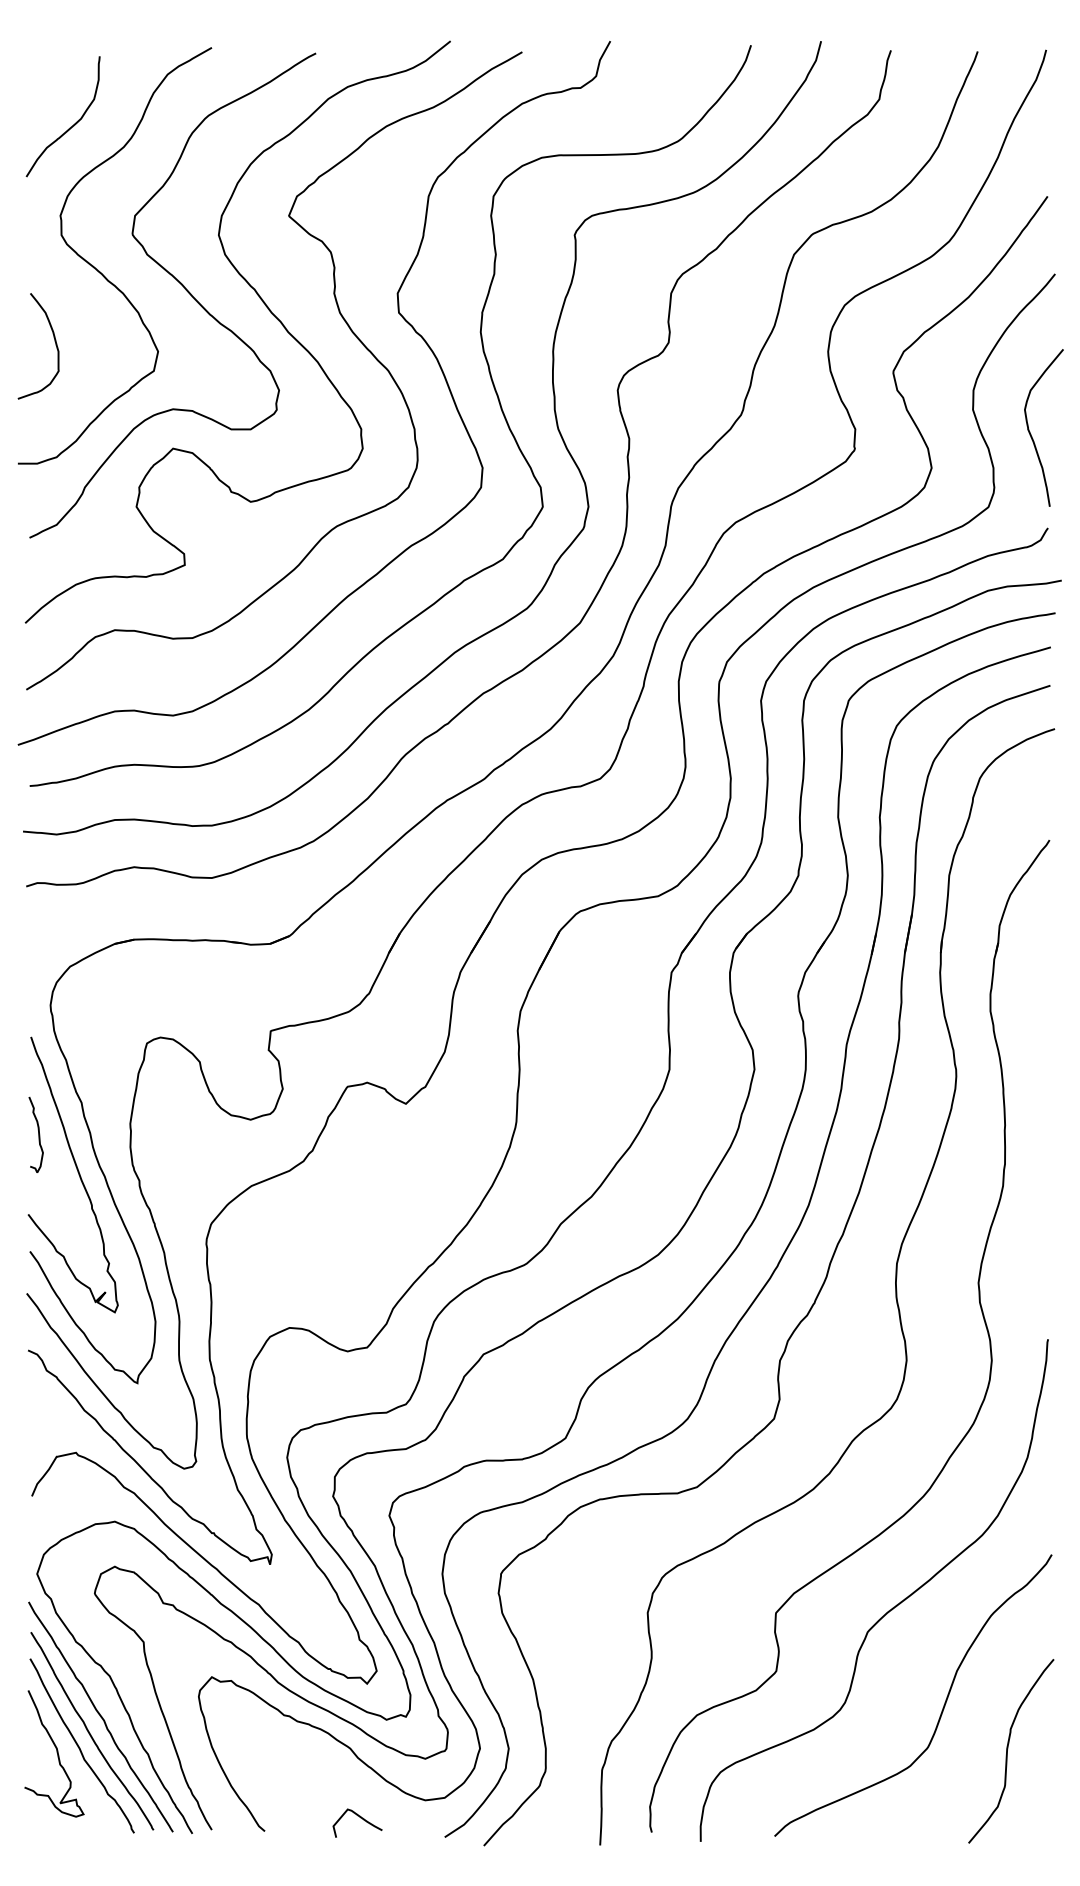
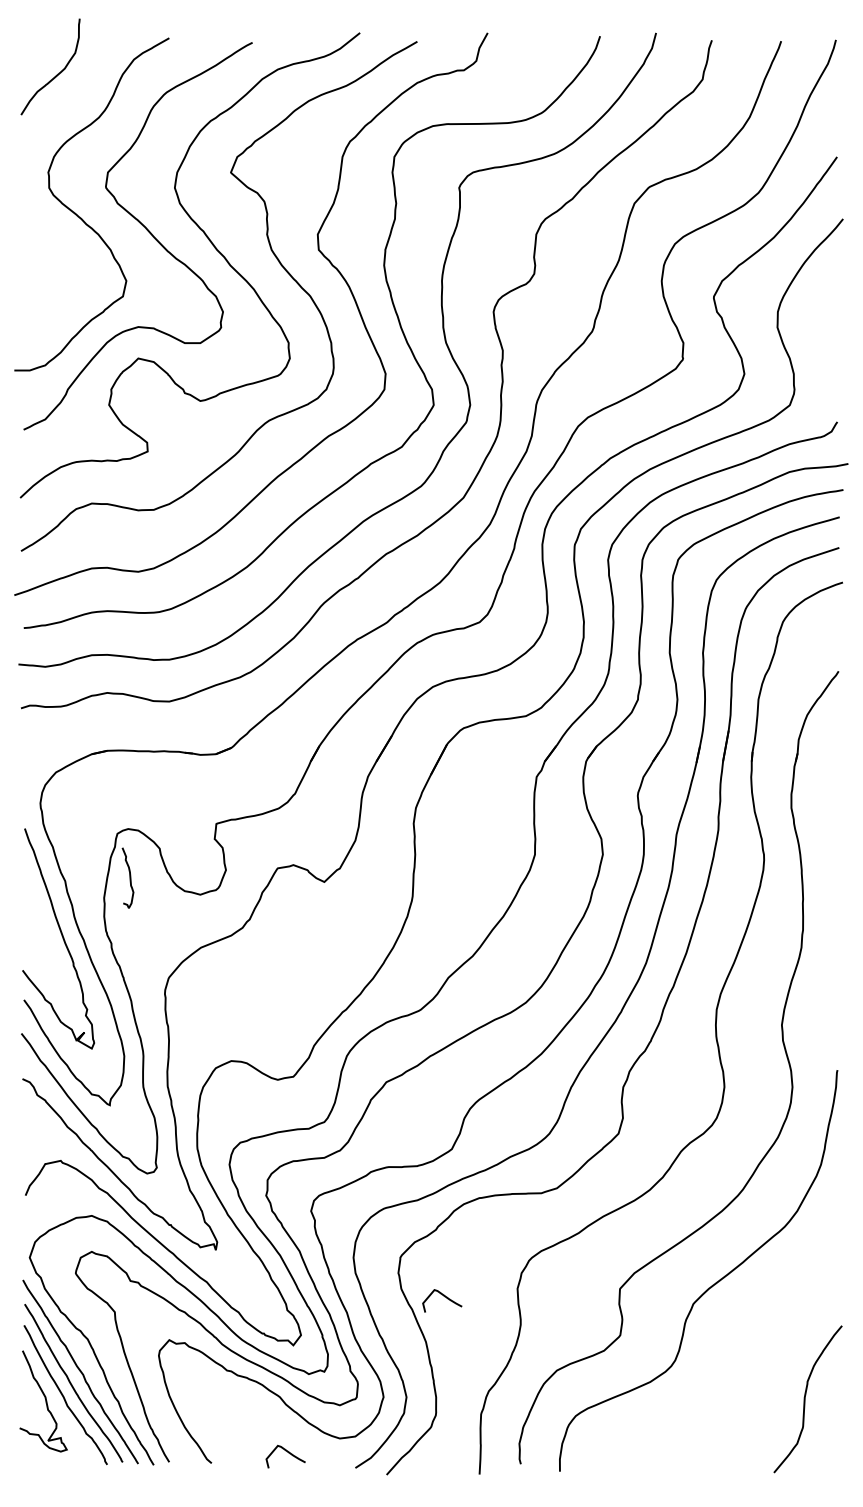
curve: (69, 127) -> (55, 75), moved
curve: (54, 341) -> (43, 272), removed
curve: (1030, 431) -> (823, 344), removed
curve: (38, 1134) -> (129, 877), moved
curve: (556, 1623) -> (444, 1297), added
curve: (942, 1707) -> (753, 1364), removed

